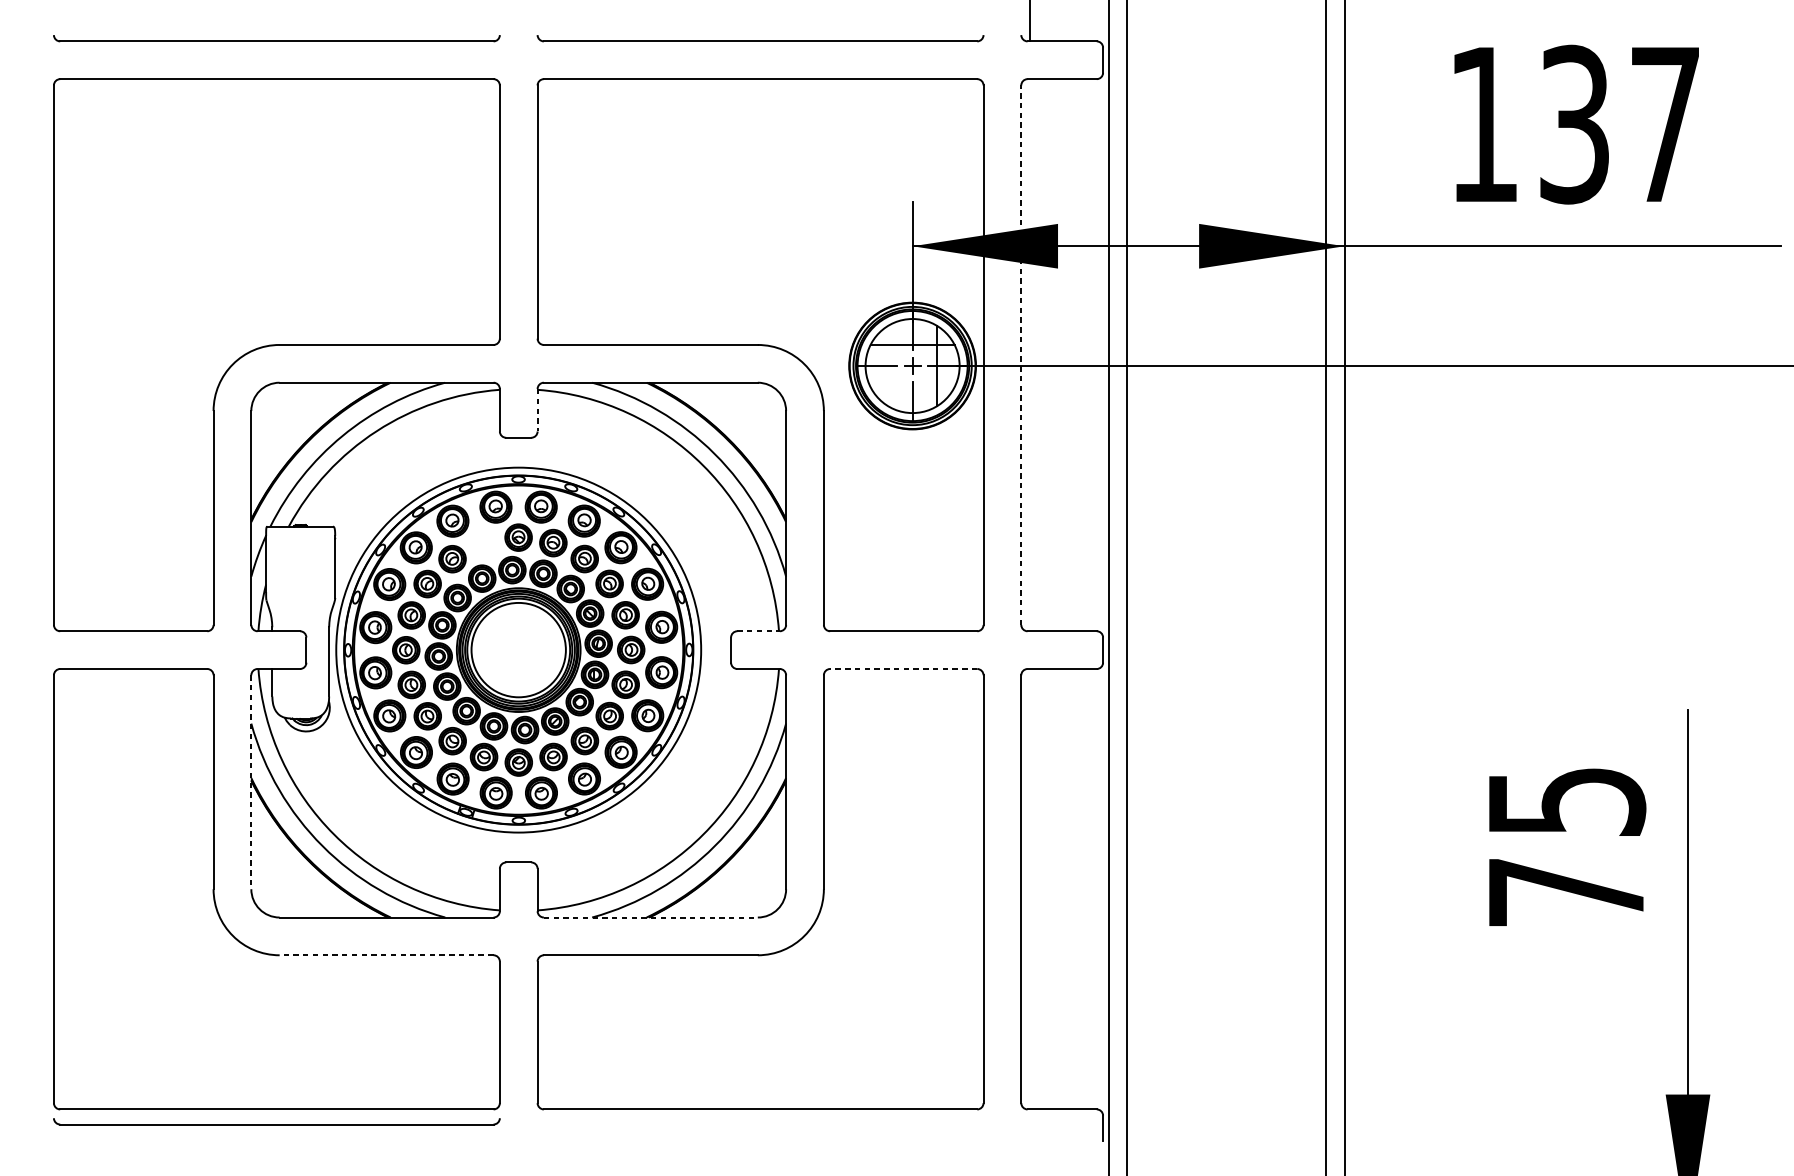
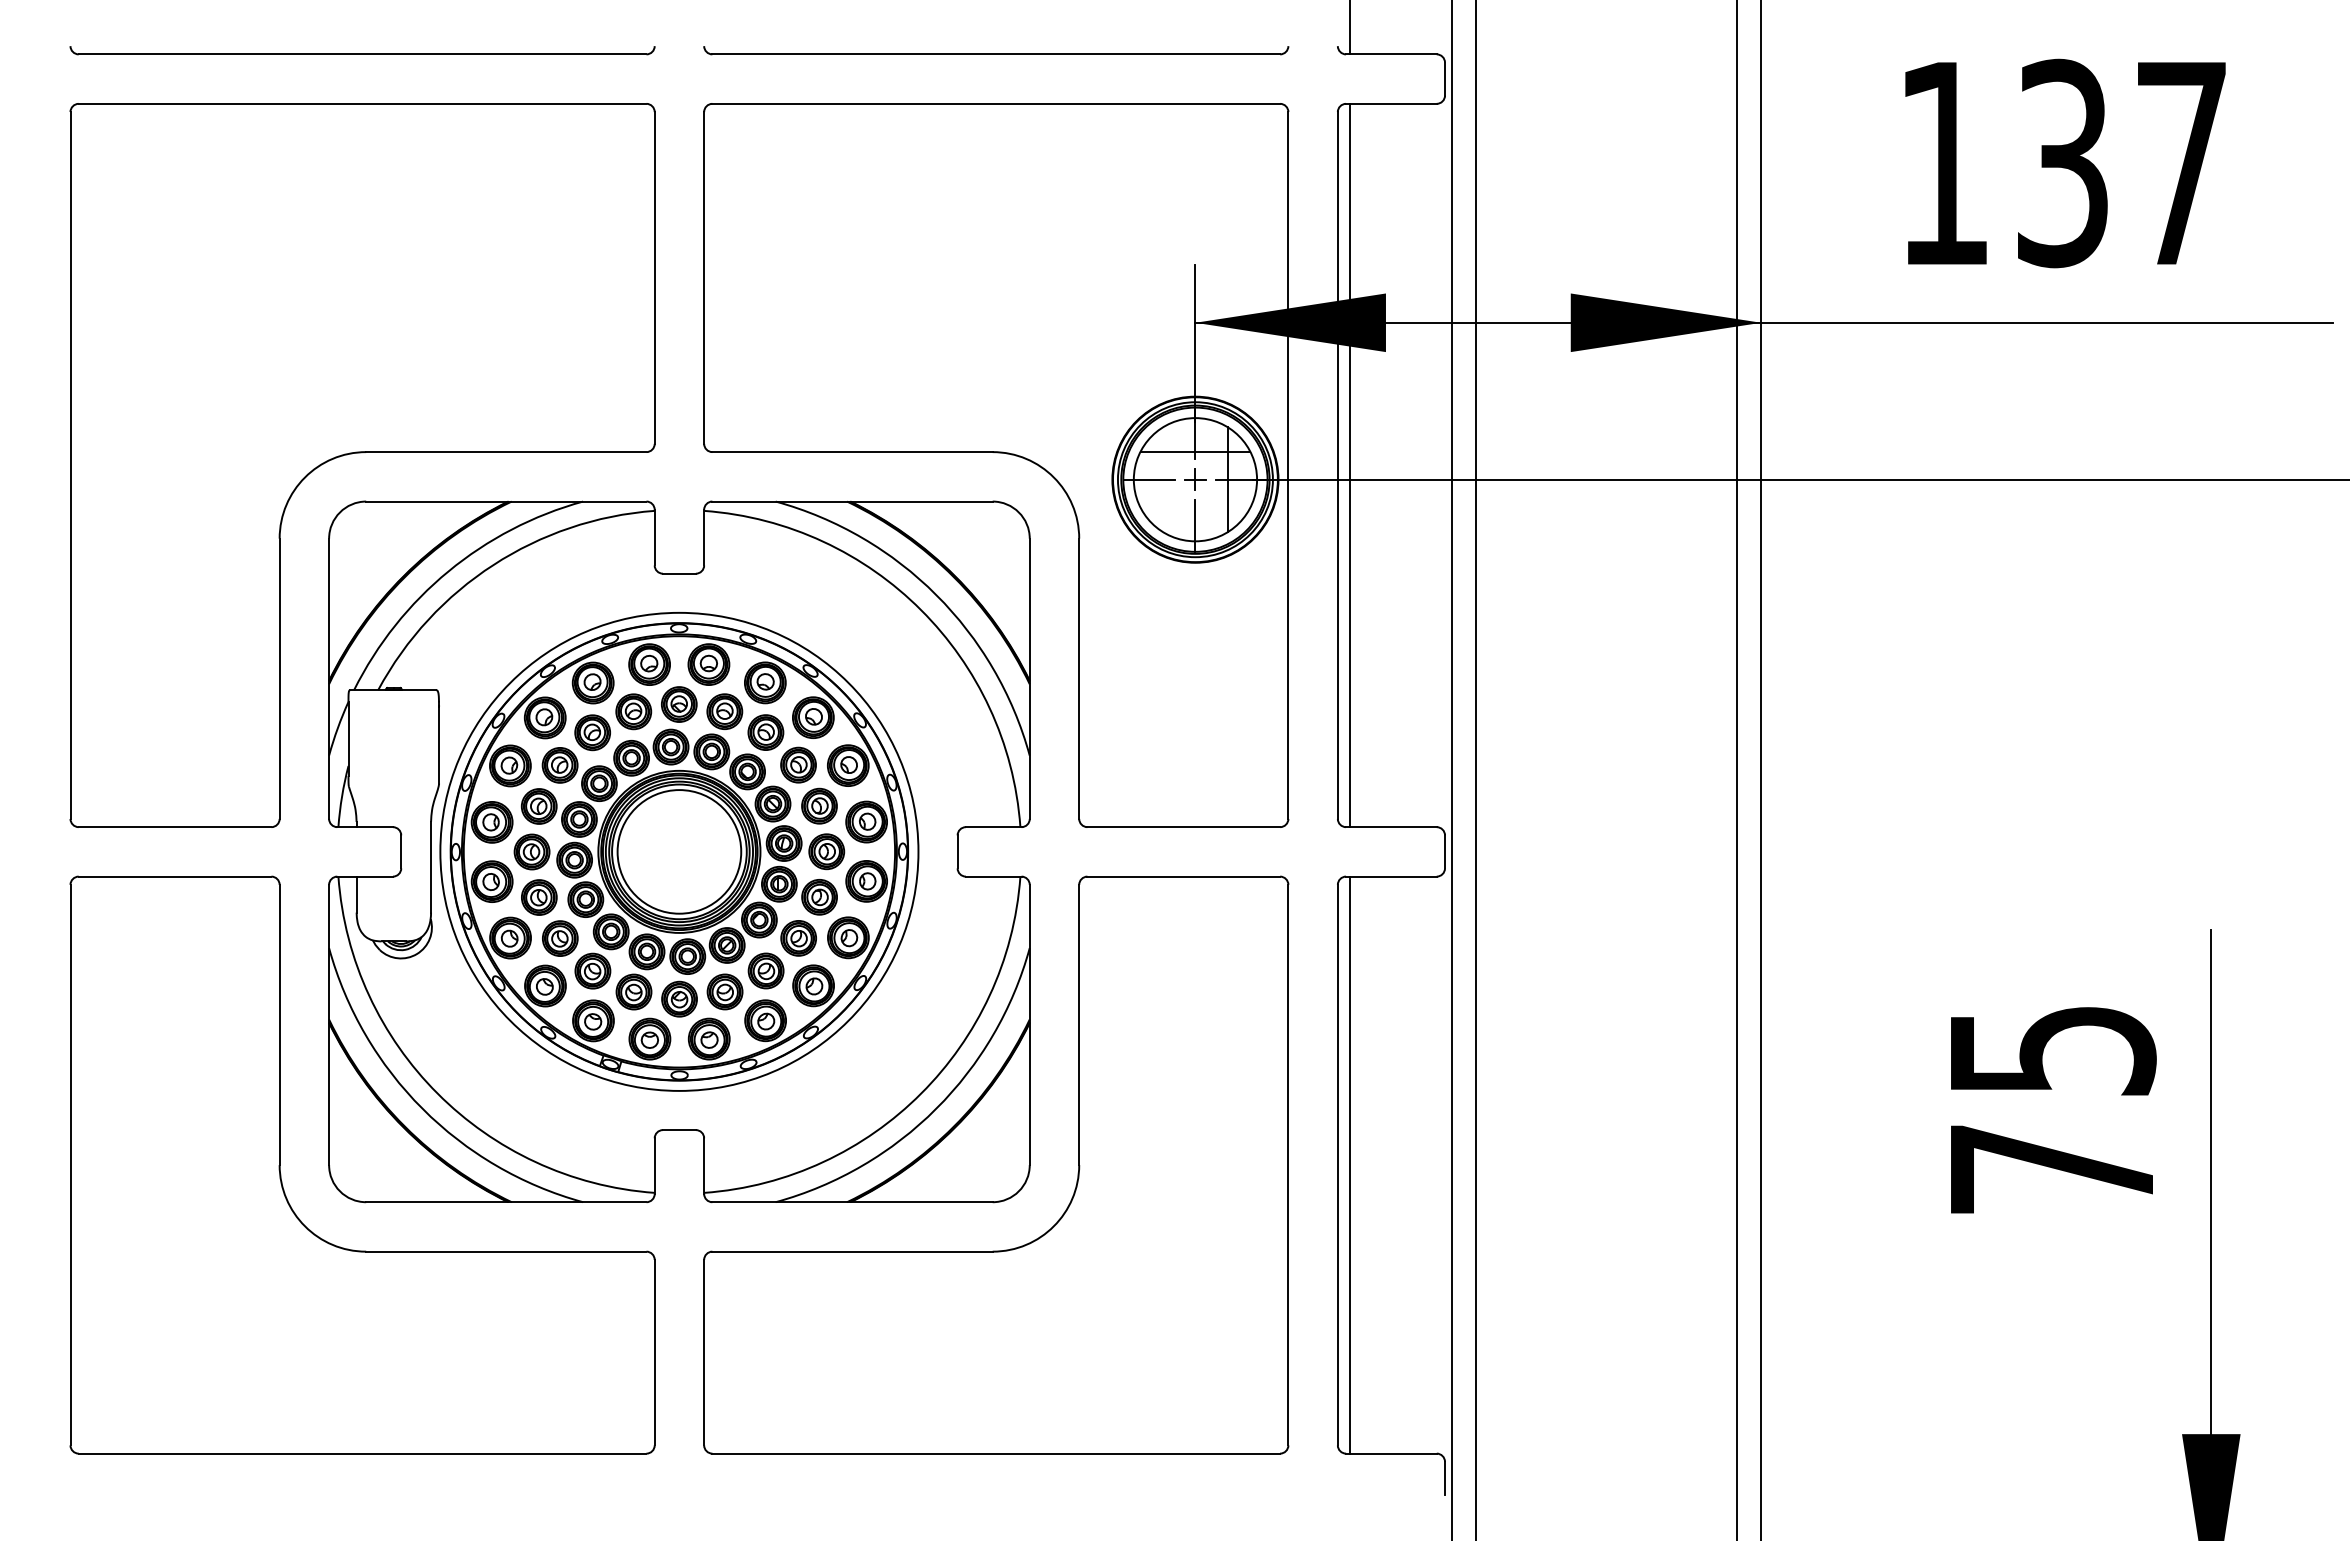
line: (1021, 355) -> (1337, 465), dashed -> solid
line: (1030, 355) -> (1349, 465), added
line: (537, 410) -> (704, 537), dashed -> solid
part: (483, 542) -> (633, 711), added
line: (758, 631) -> (993, 827), dashed -> solid
line: (903, 668) -> (1183, 876), dashed -> solid
line: (251, 782) -> (329, 1025), dashed -> solid
line: (1030, 888) -> (1349, 1164), added
line: (651, 917) -> (853, 1202), dashed -> solid
line: (385, 955) -> (505, 1251), dashed -> solid
part: (276, 1121) -> (362, 1469), removed

